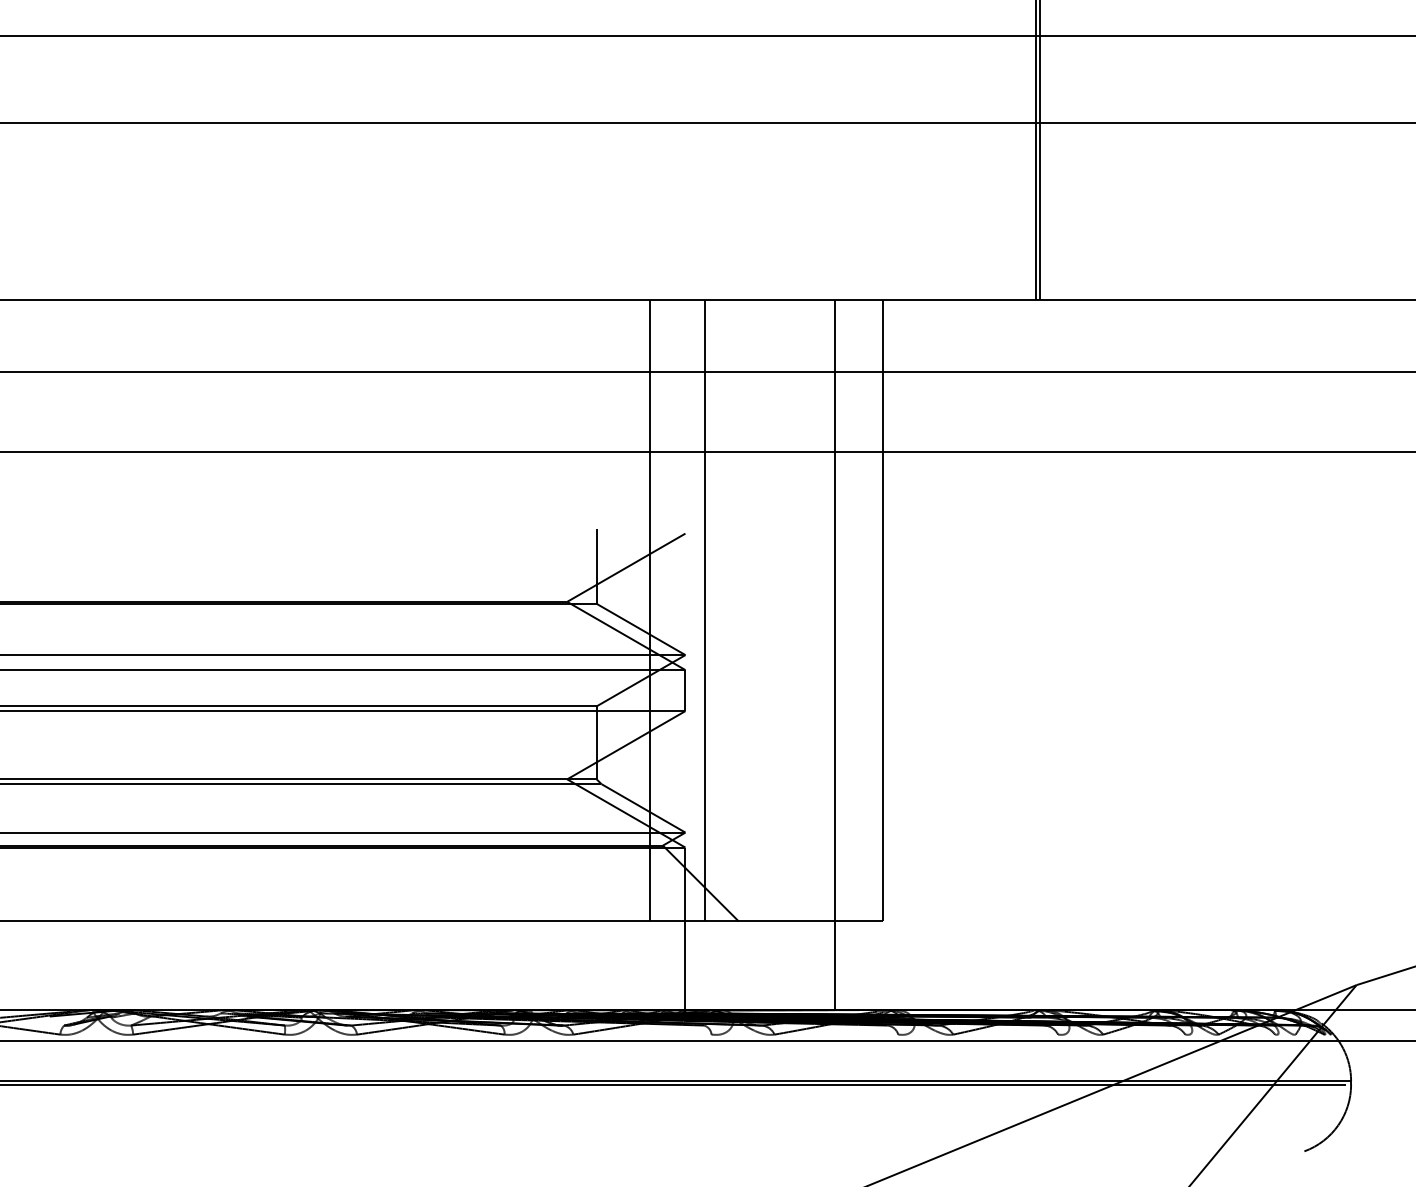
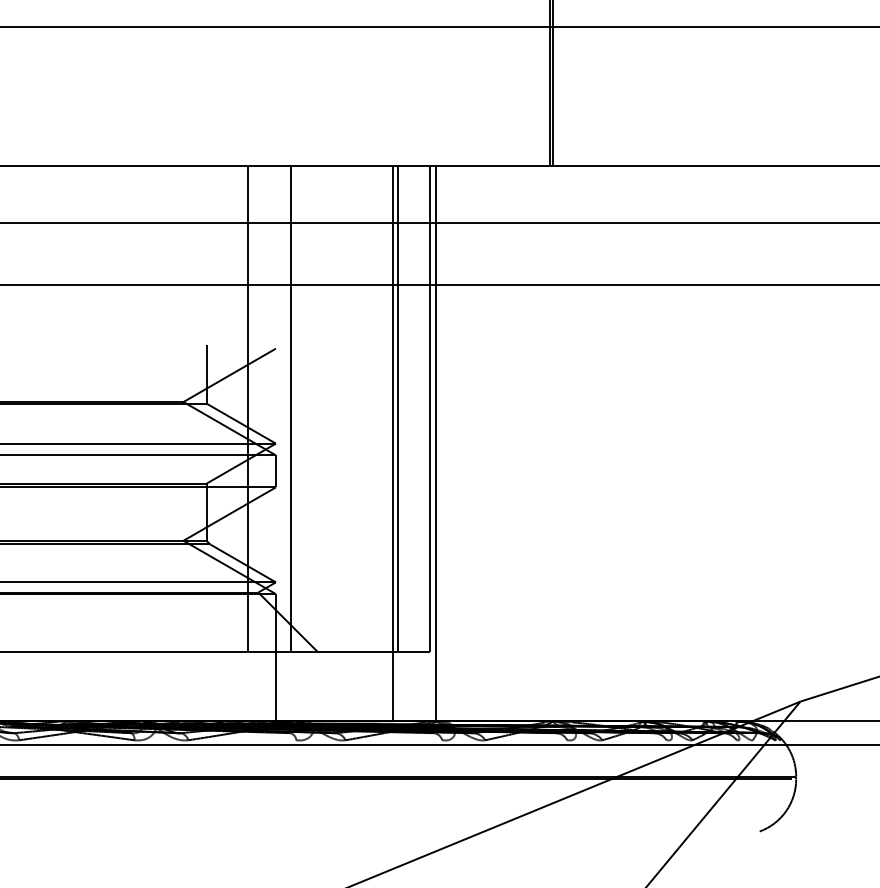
line: (842, 610) -> (398, 408), added
line: (890, 655) -> (436, 443), added

